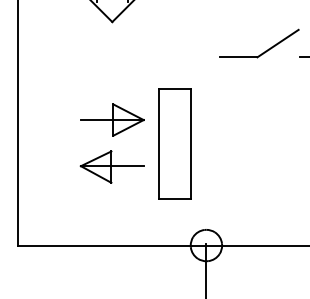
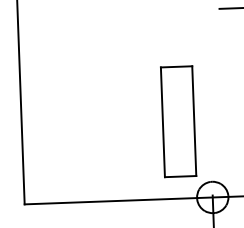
part: (112, 119) -> (114, 74), removed
part: (174, 143) -> (178, 121), moved
part: (111, 166) -> (114, 121), removed

